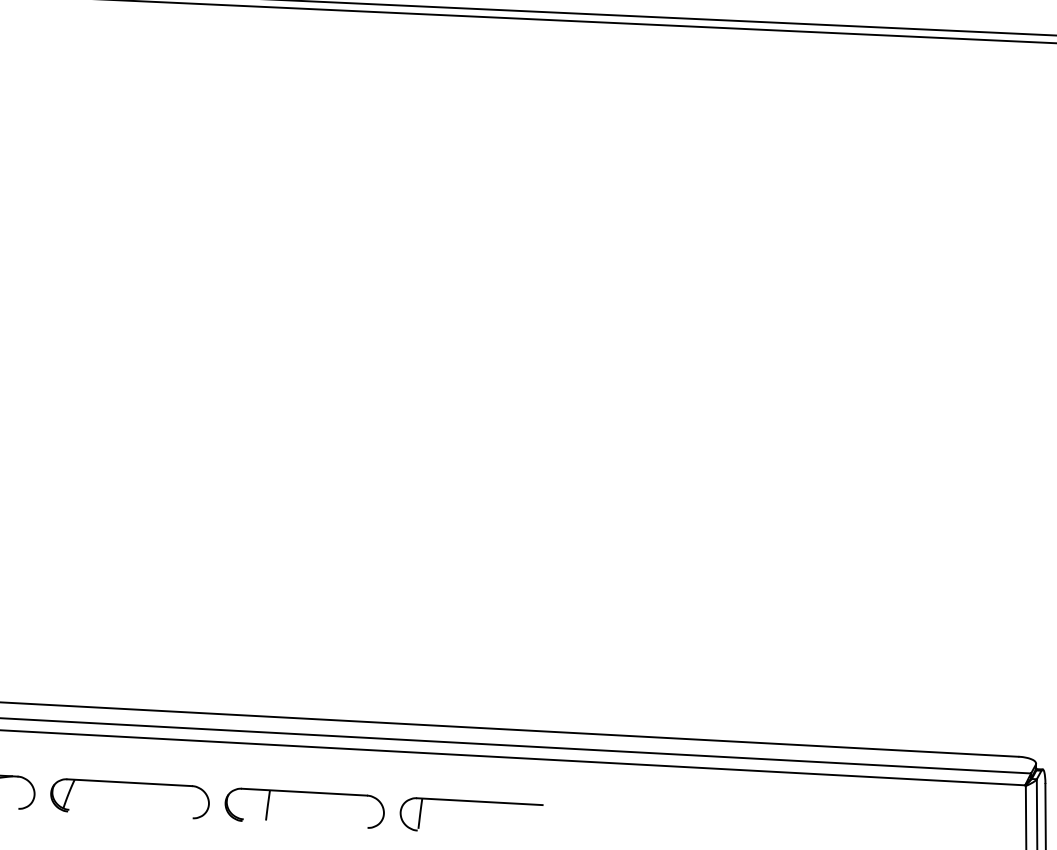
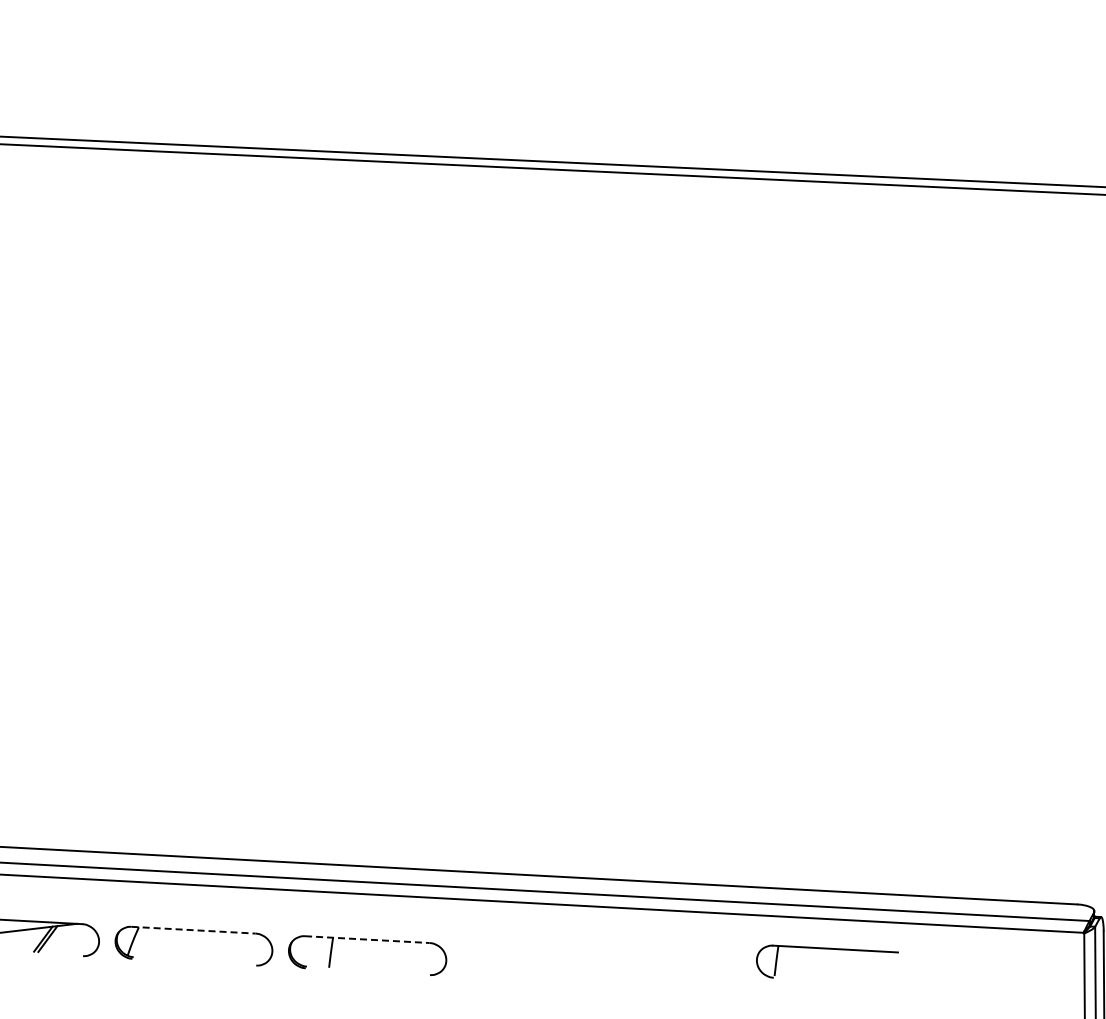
line: (129, 783) -> (193, 930), solid -> dashed
line: (304, 792) -> (367, 939), solid -> dashed
part: (471, 802) -> (827, 949), moved

